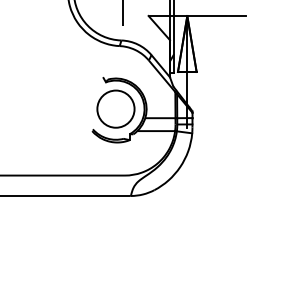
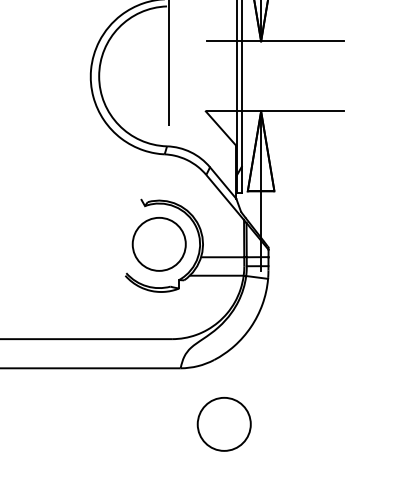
circle: (160, 235) -> (223, 424), added

